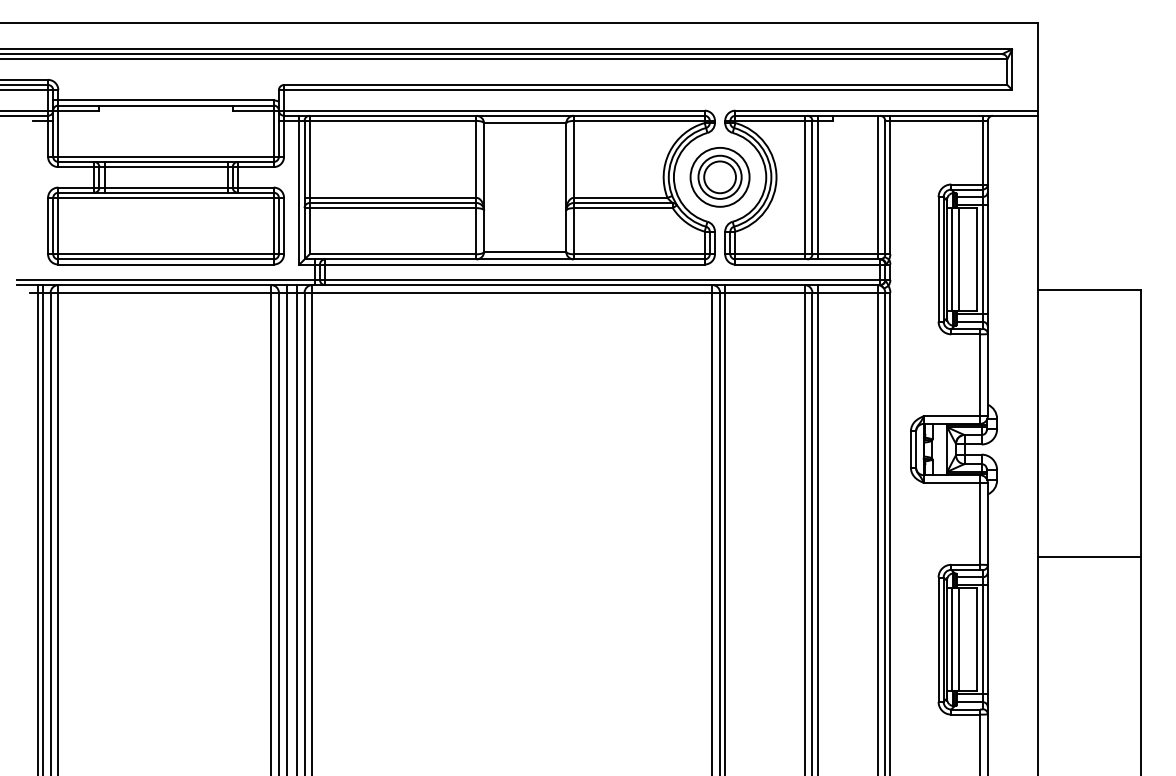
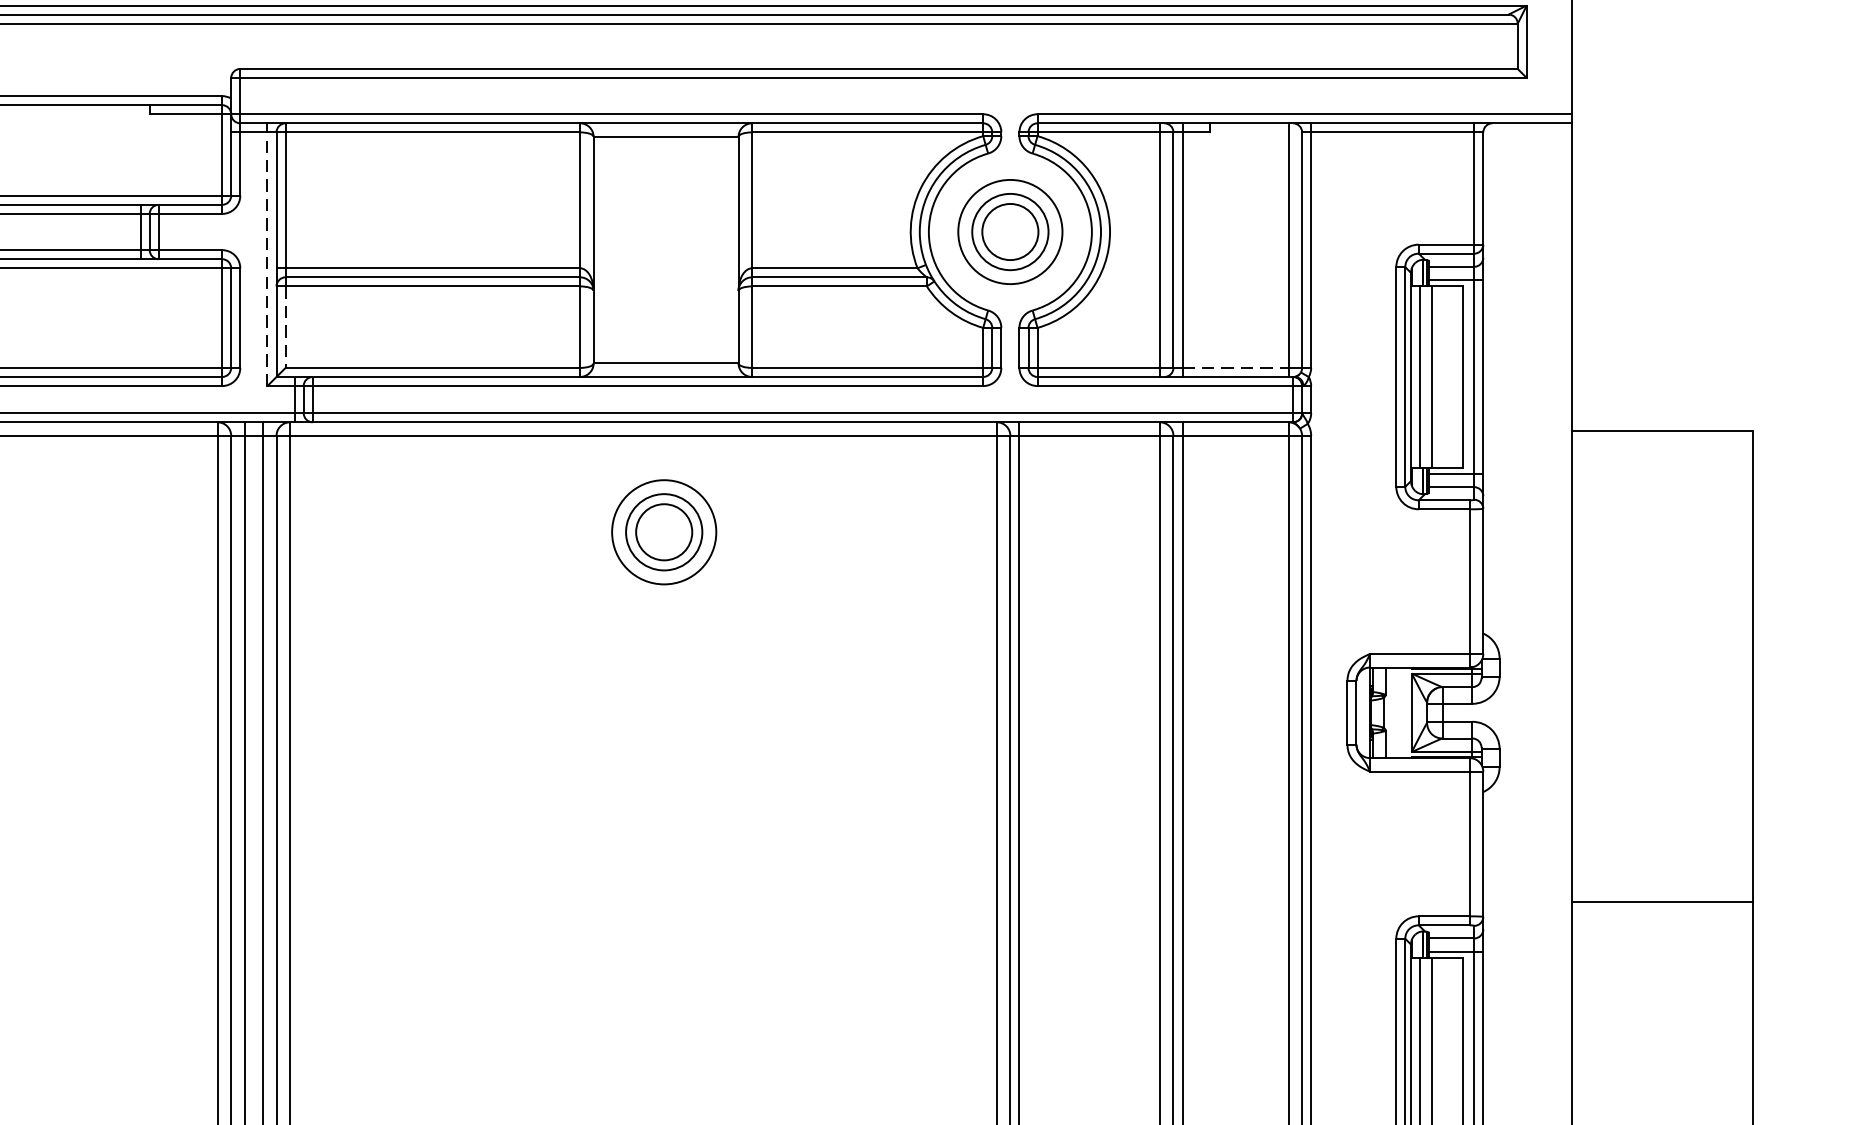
line: (299, 192) -> (267, 258), solid -> dashed
line: (309, 231) -> (285, 327), solid -> dashed
line: (848, 254) -> (1237, 368), solid -> dashed
part: (523, 347) -> (663, 532), added

